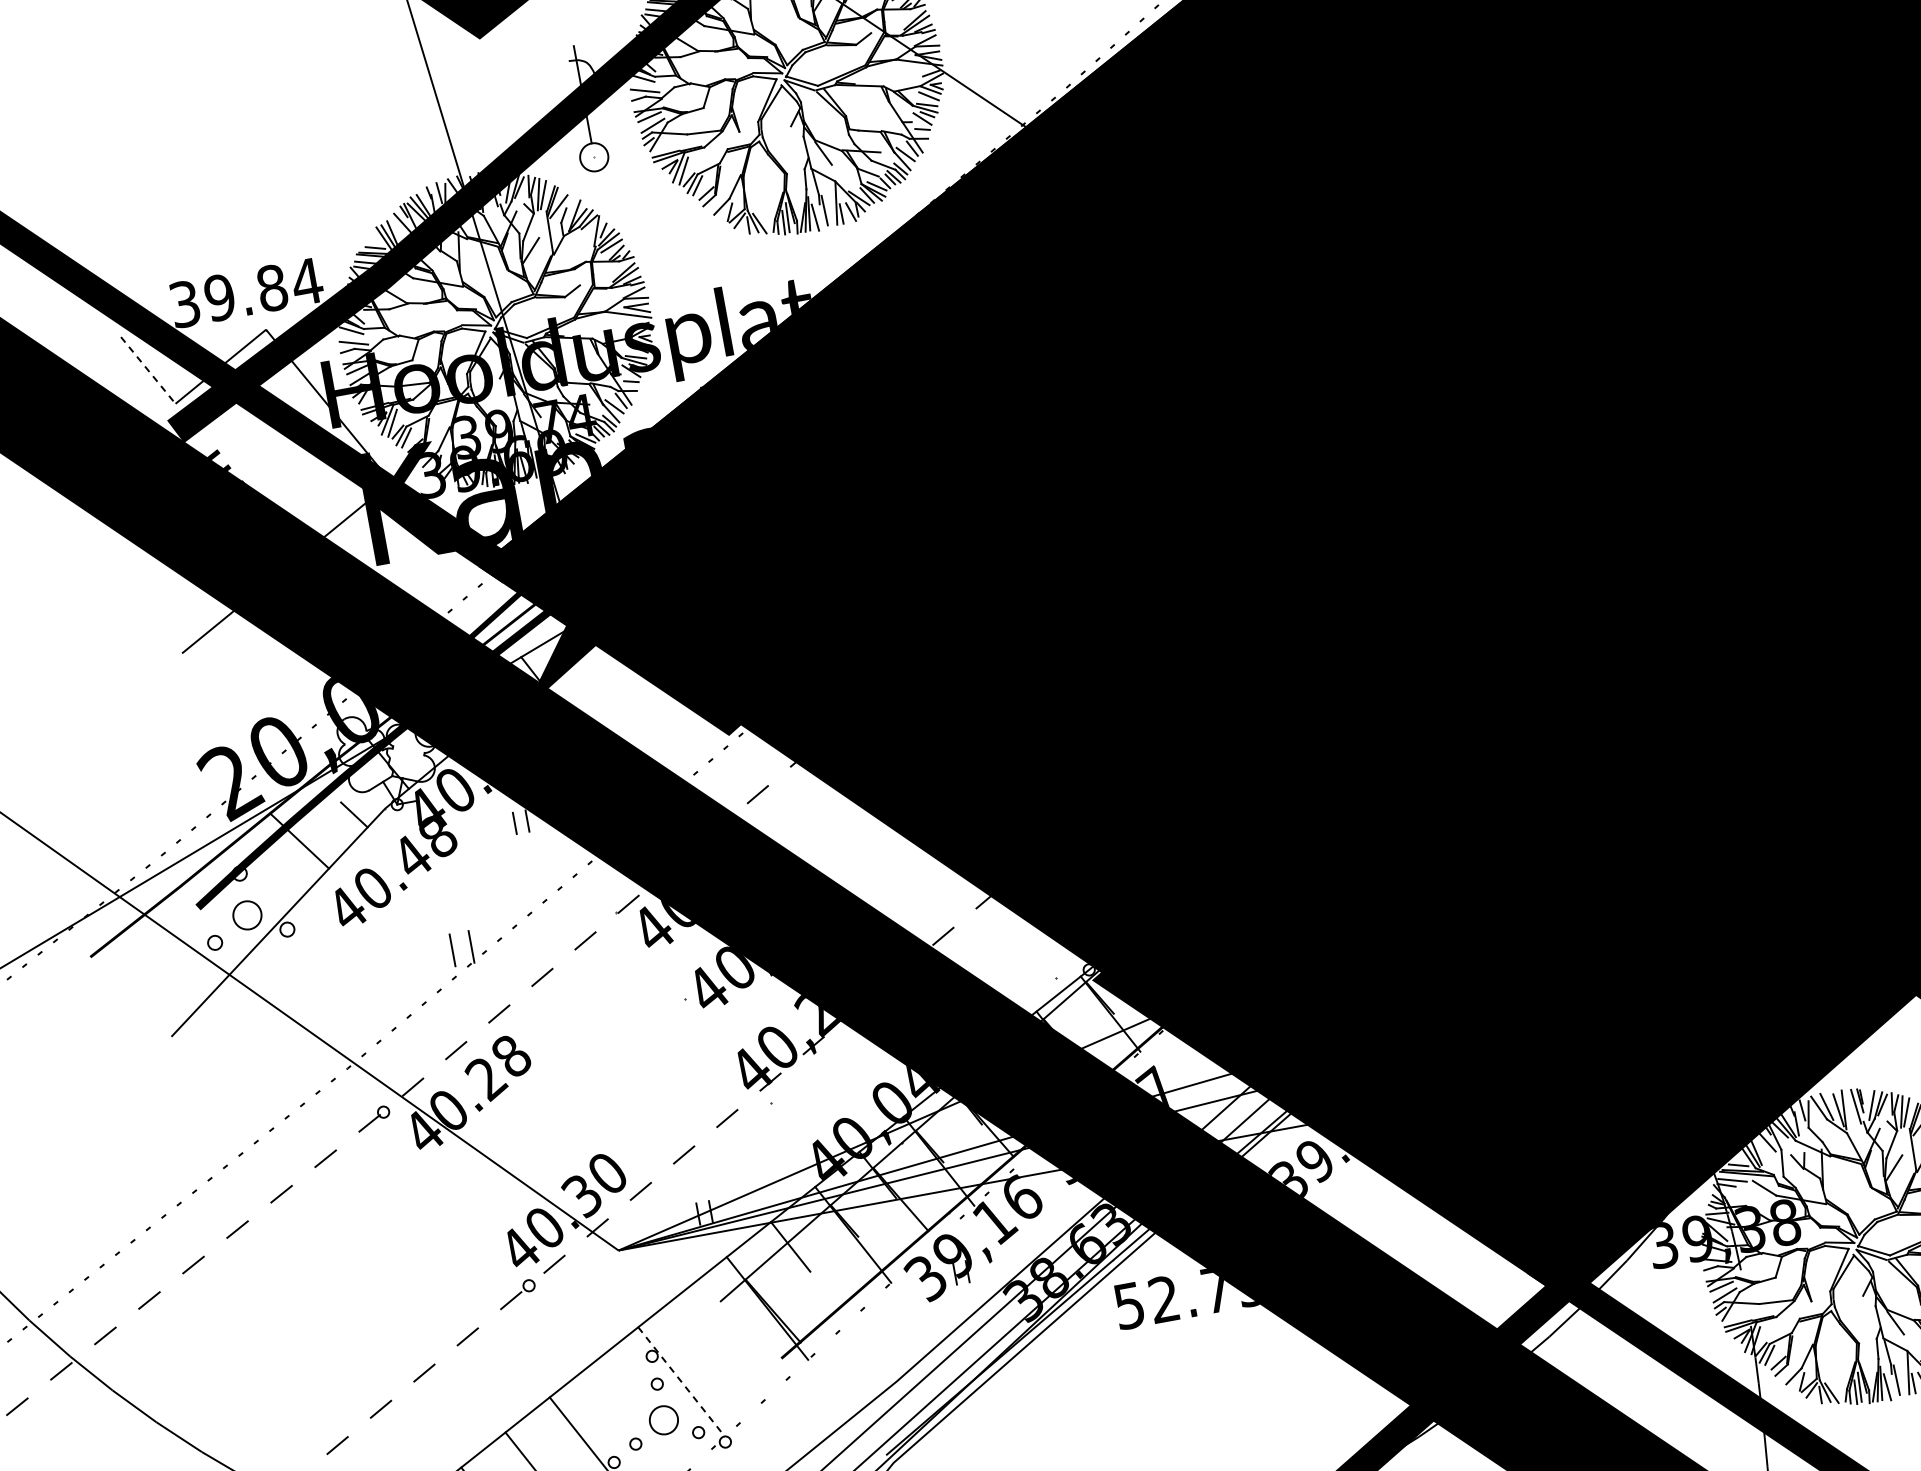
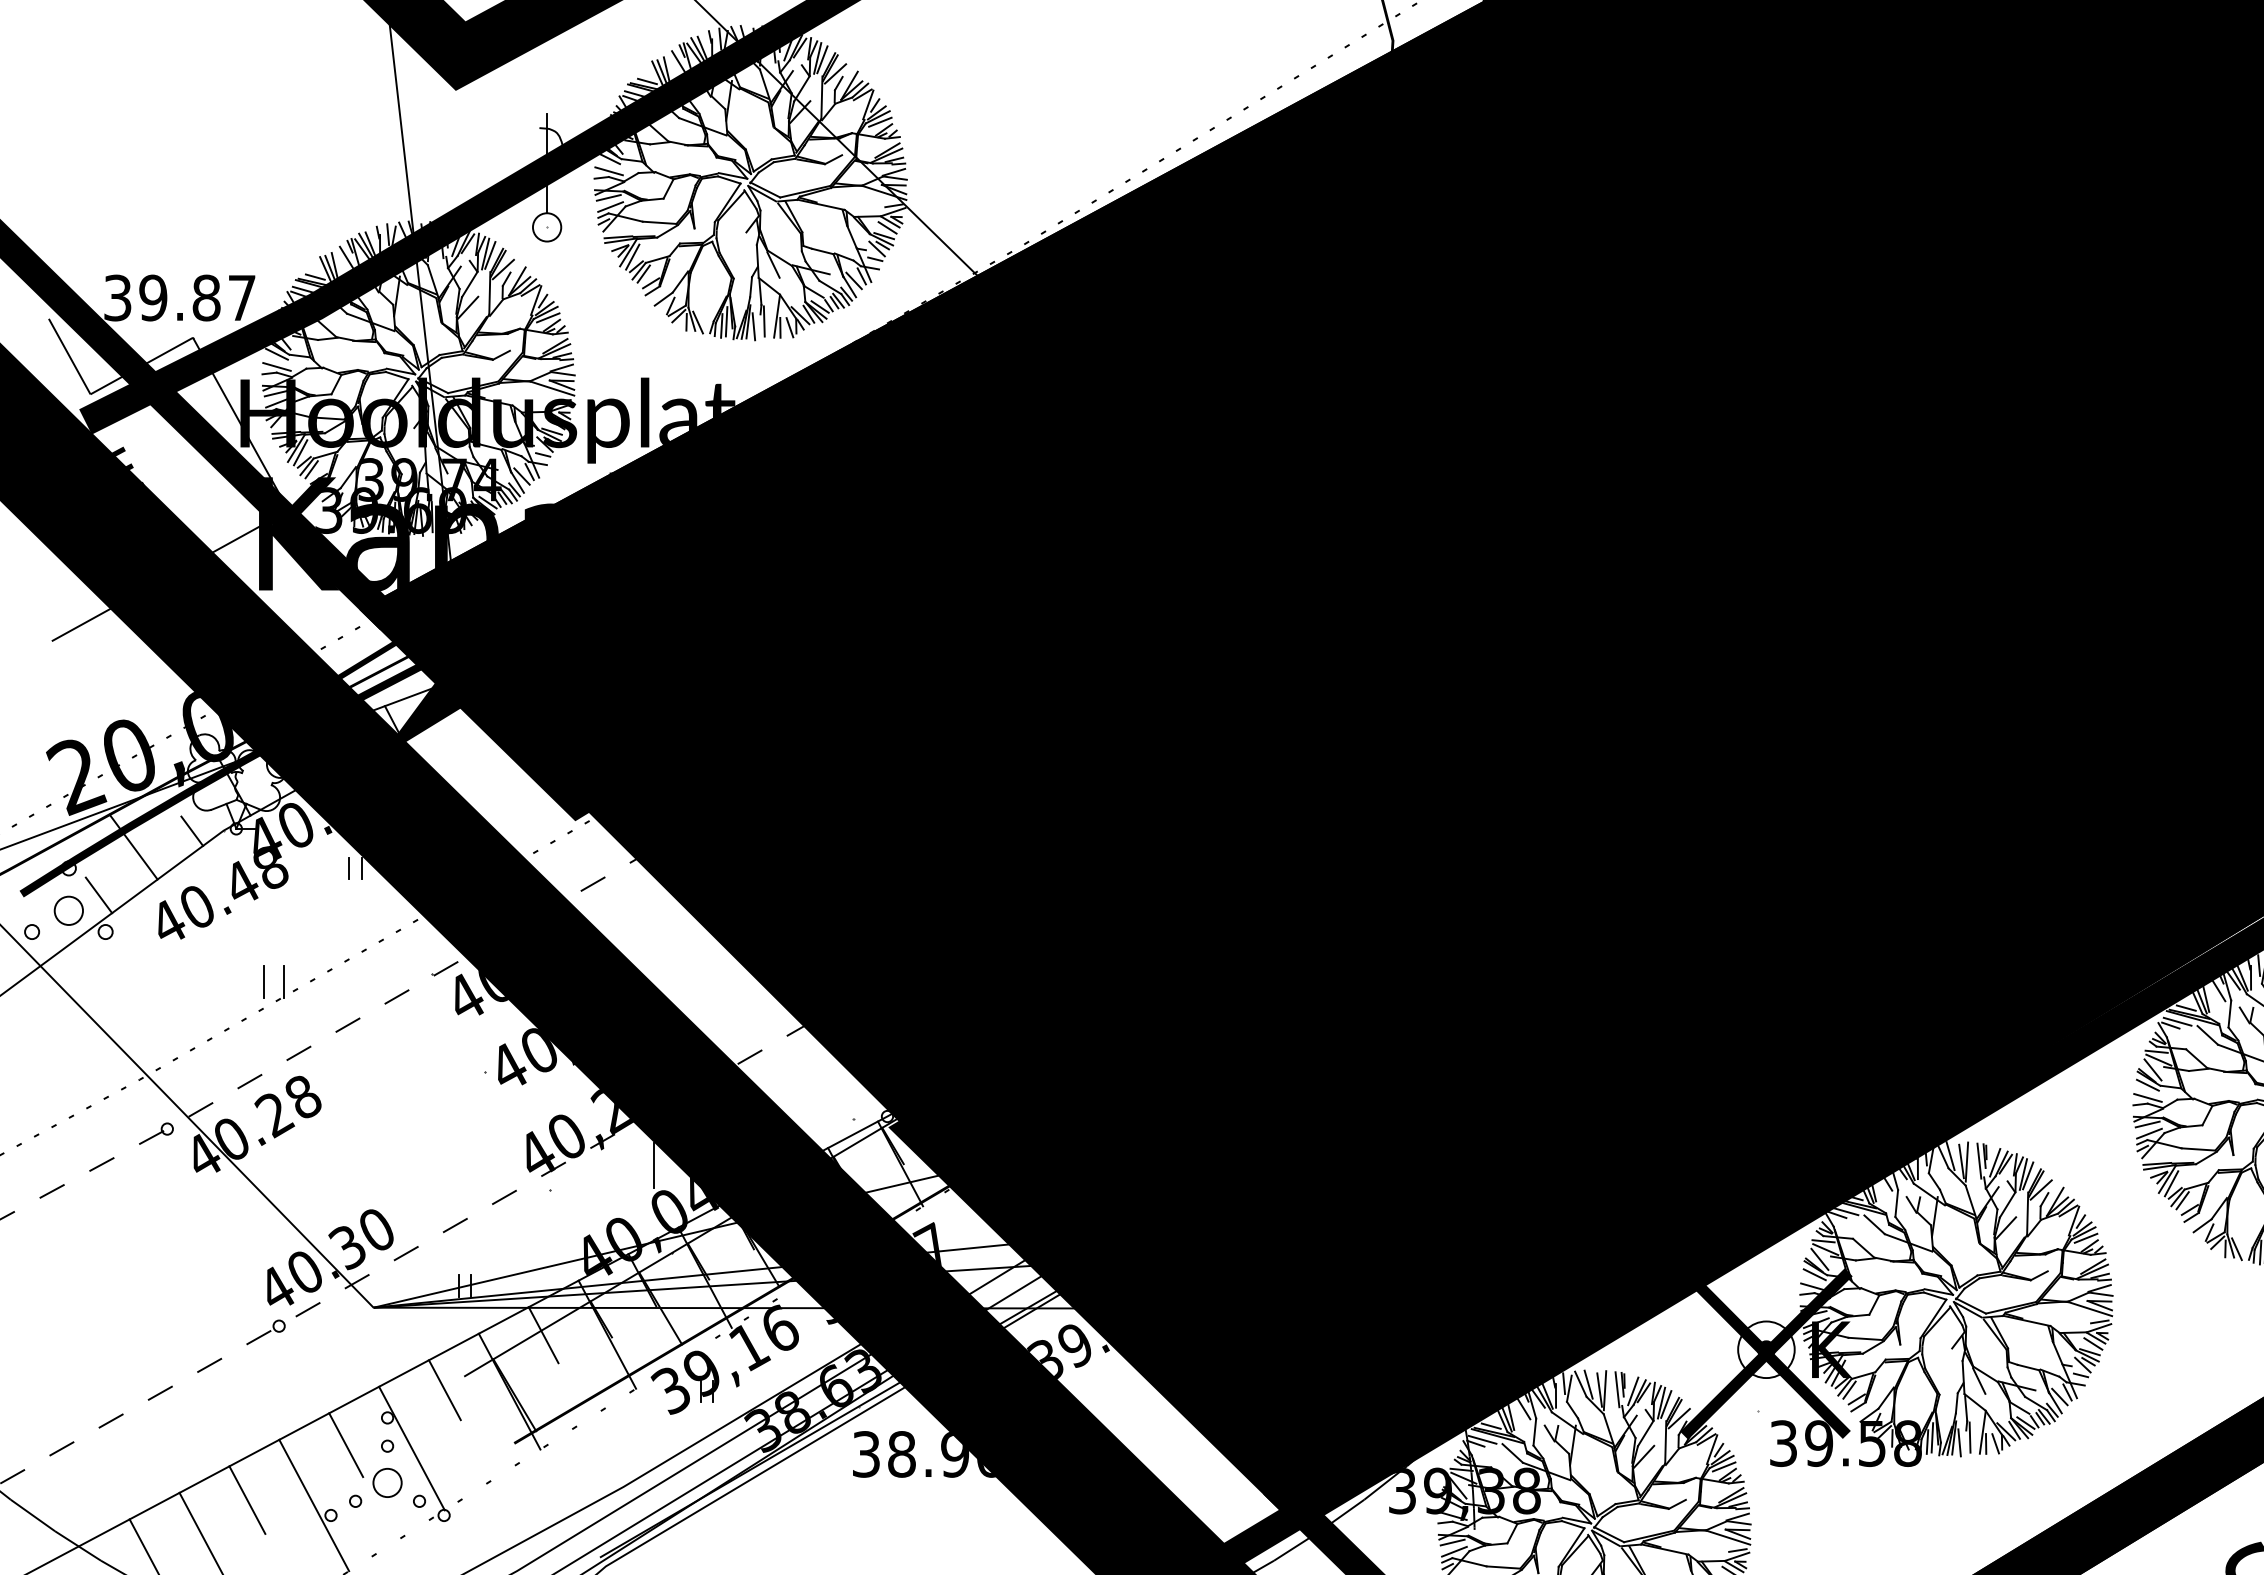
text: (306, 281) -> (241, 297), 39.84 -> 39.87
line: (148, 371) -> (69, 357), dashed -> solid
line: (273, 894) -> (98, 895), added
line: (868, 1060) -> (653, 1165), added
text: (1186, 1295) -> (924, 1454), 52.75 -> 38.96
line: (703, 1319) -> (444, 1390), added
line: (681, 1382) -> (411, 1448), dashed -> solid
line: (616, 1390) -> (346, 1445), added

